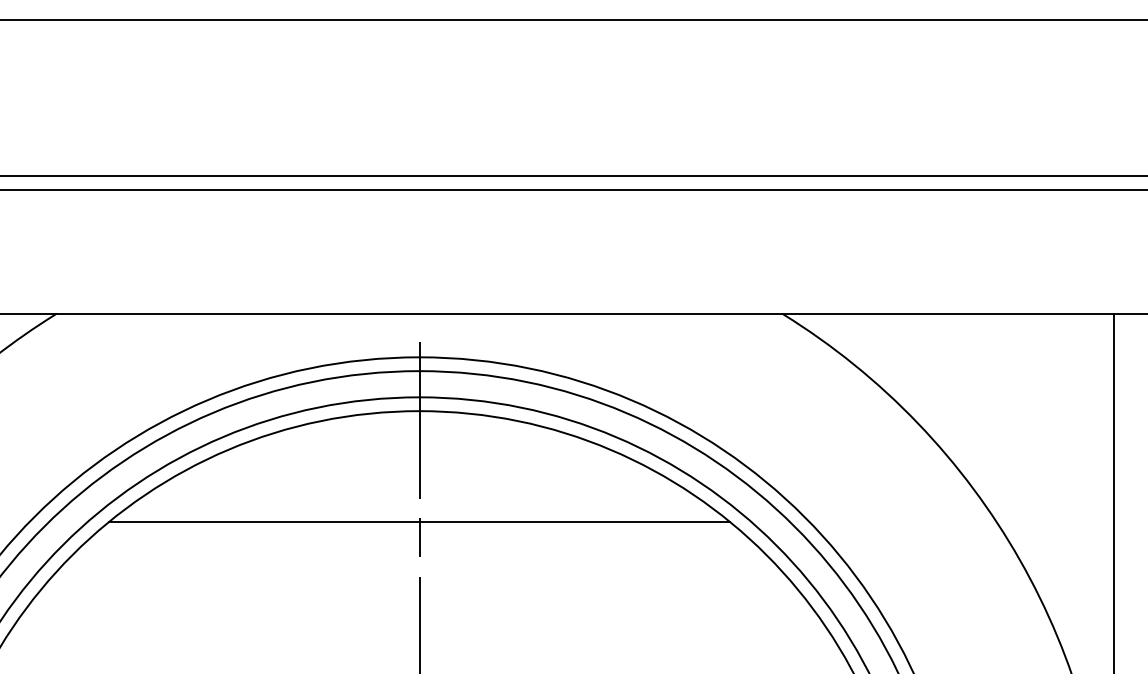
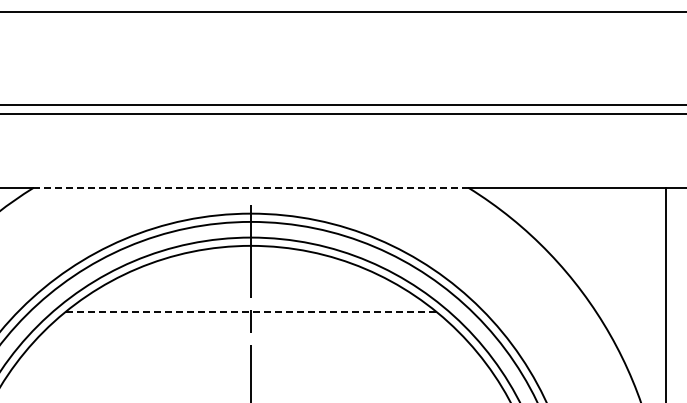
line: (420, 315) -> (251, 188), solid -> dashed
line: (420, 520) -> (251, 311), solid -> dashed

